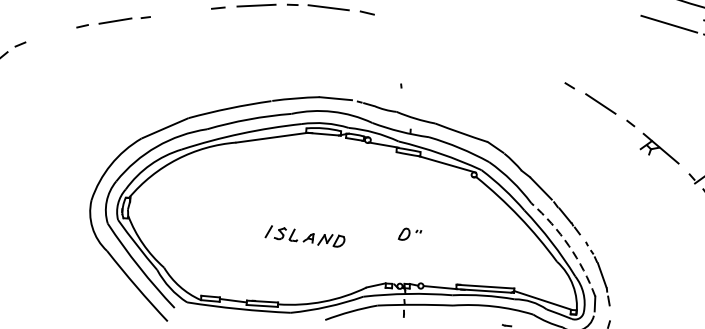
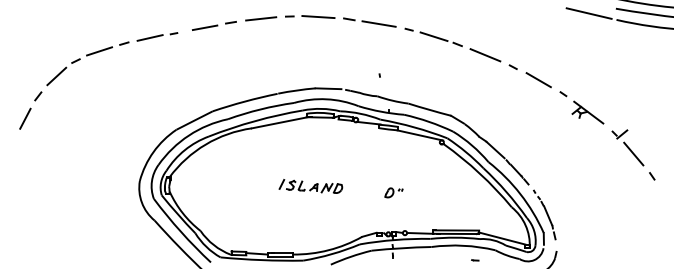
line: (184, 12) -> (204, 27), added
line: (403, 20) -> (378, 23), added
line: (50, 34) -> (99, 51), added
part: (495, 52) -> (452, 44), added
part: (304, 236) -> (310, 186), moved
arc: (569, 246) -> (520, 194), dashed -> solid

